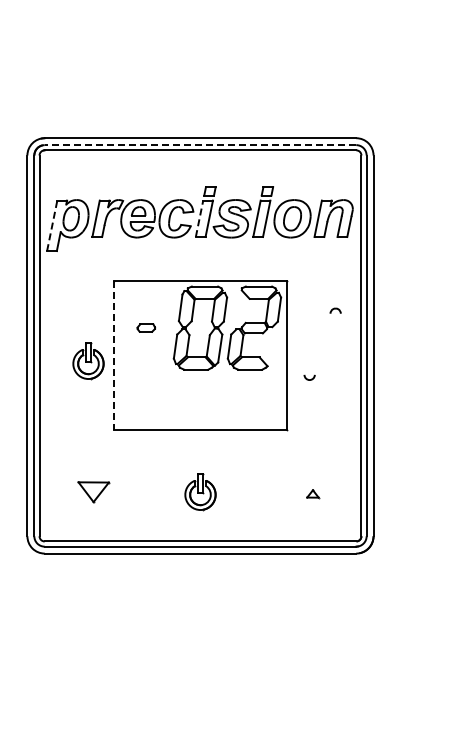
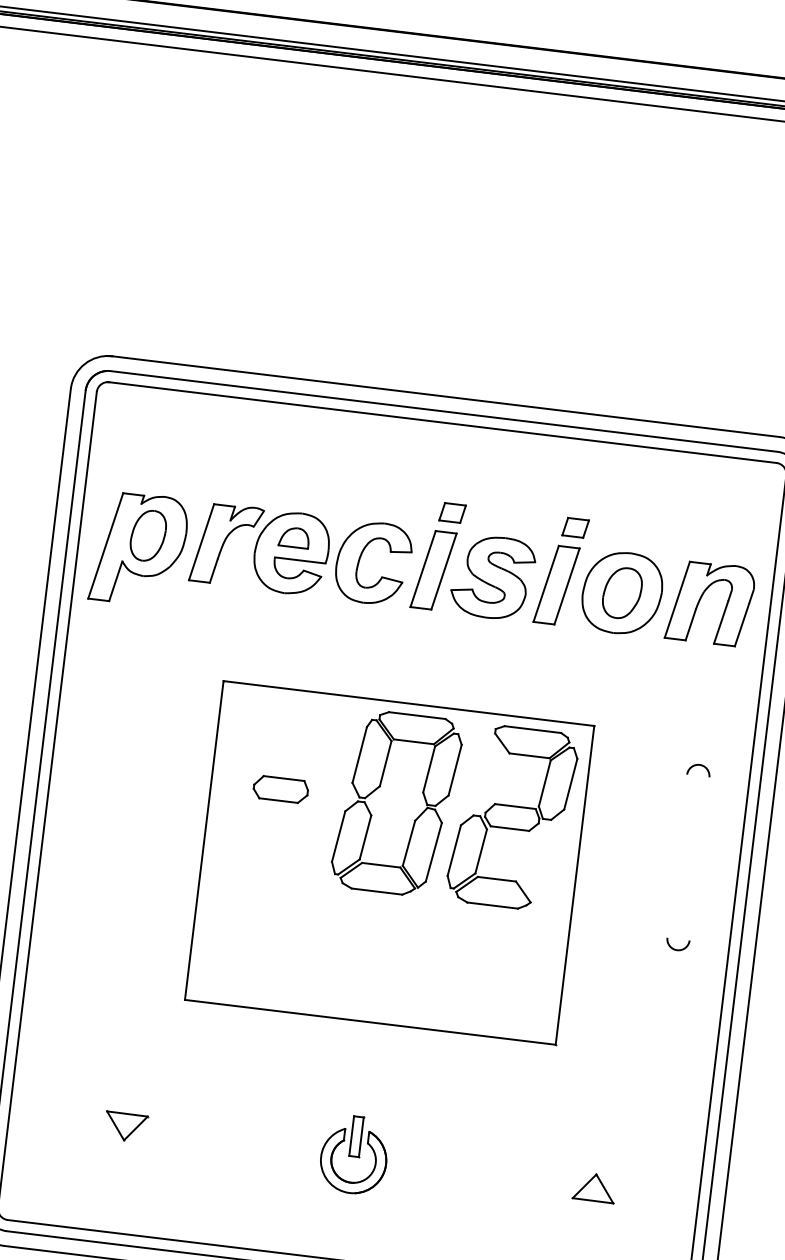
line: (200, 145) -> (444, 412), dashed -> solid
line: (199, 218) -> (423, 568), dashed -> solid
line: (52, 225) -> (106, 545), dashed -> solid
arc: (335, 309) -> (699, 766), moved
part: (145, 327) -> (279, 787), size x1.43
line: (113, 356) -> (203, 841), dashed -> solid
part: (88, 361) -> (148, 845), removed
arc: (309, 379) -> (676, 948), moved
part: (93, 491) -> (125, 1125), size x0.62
part: (312, 493) -> (593, 1186), size x1.67

